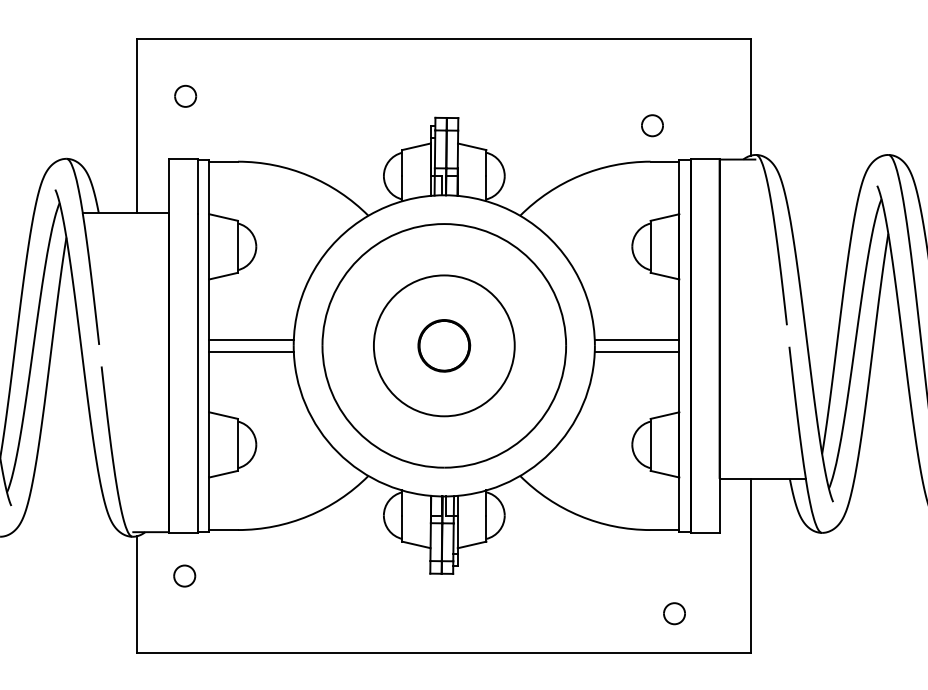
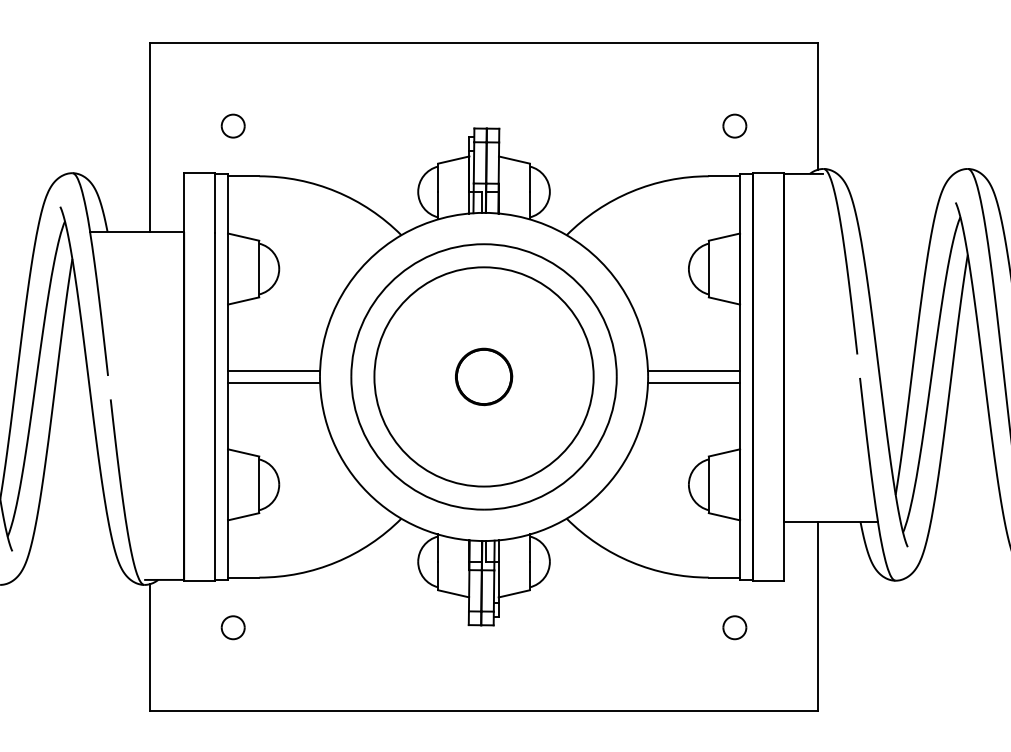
part: (184, 95) -> (232, 125), moved
part: (652, 125) -> (734, 125), moved
circle: (443, 345) -> (483, 376), size x1.43
part: (184, 575) -> (232, 627), moved
part: (674, 613) -> (734, 627), moved

